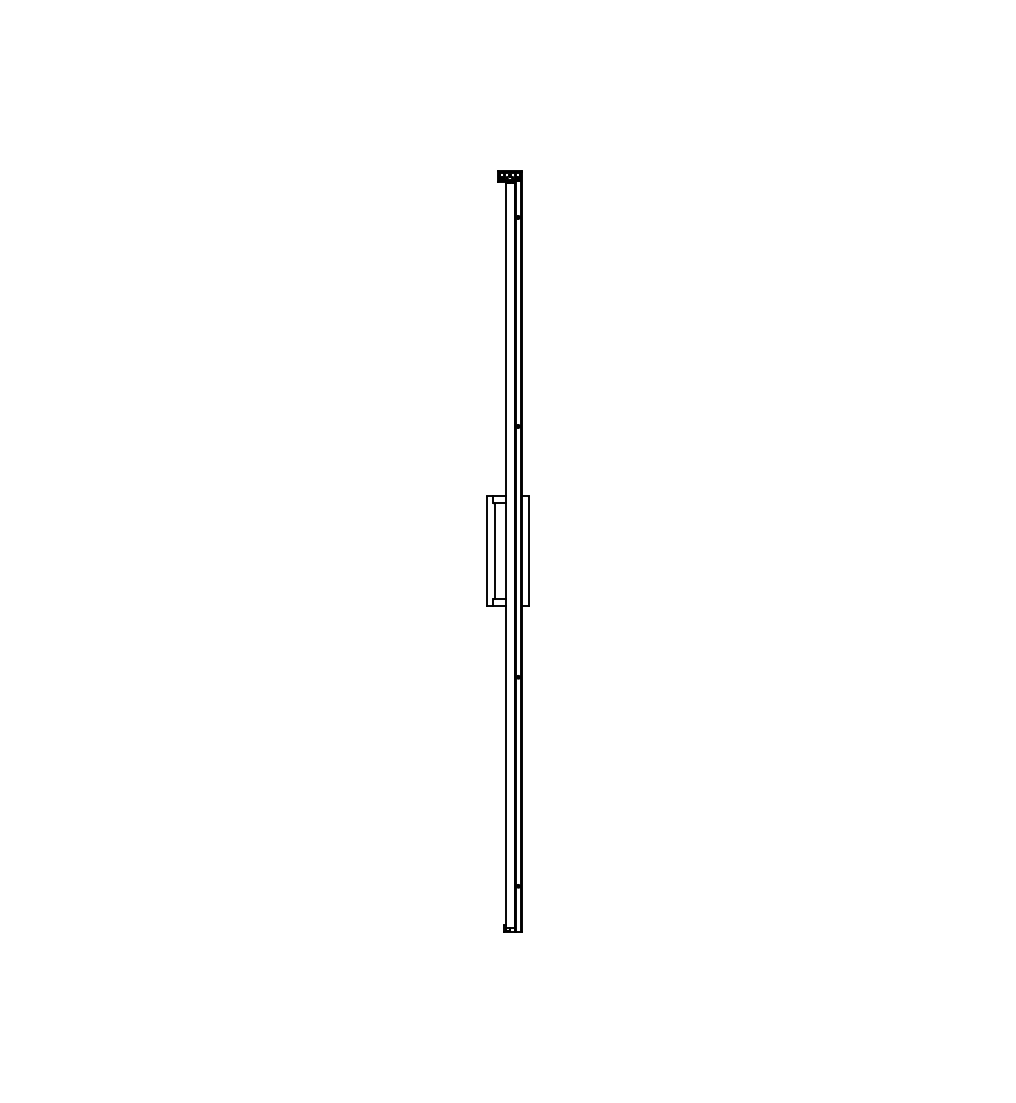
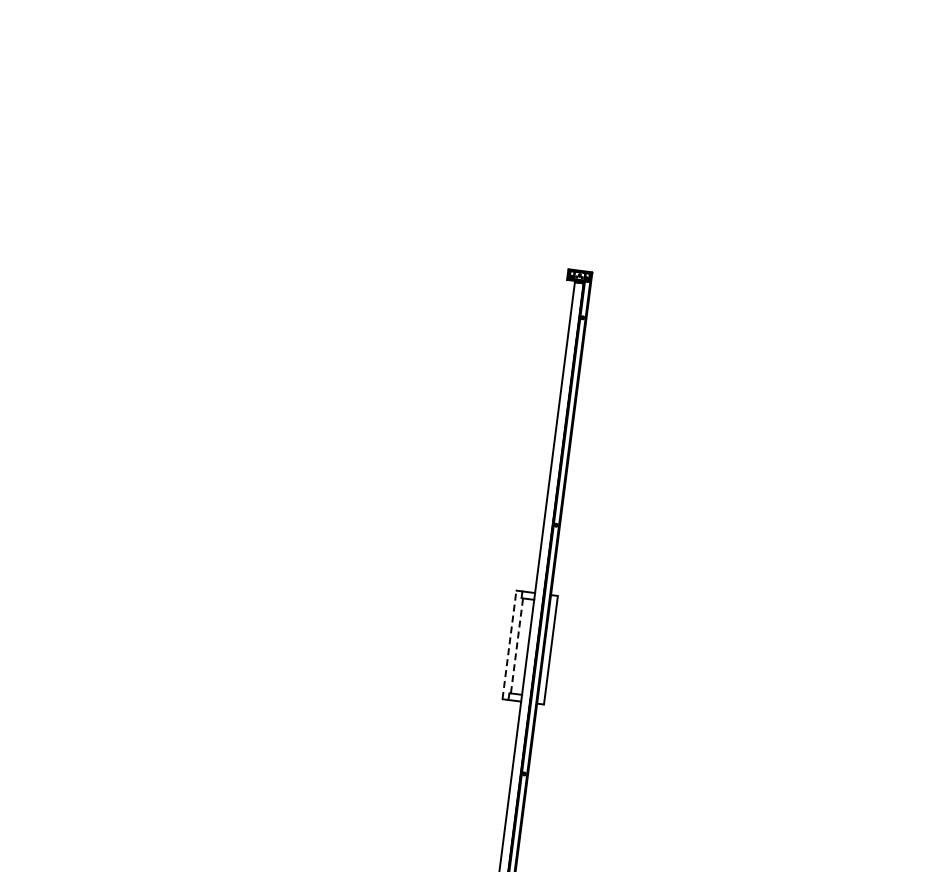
line: (487, 550) -> (509, 644), solid -> dashed
line: (494, 551) -> (516, 646), solid -> dashed

